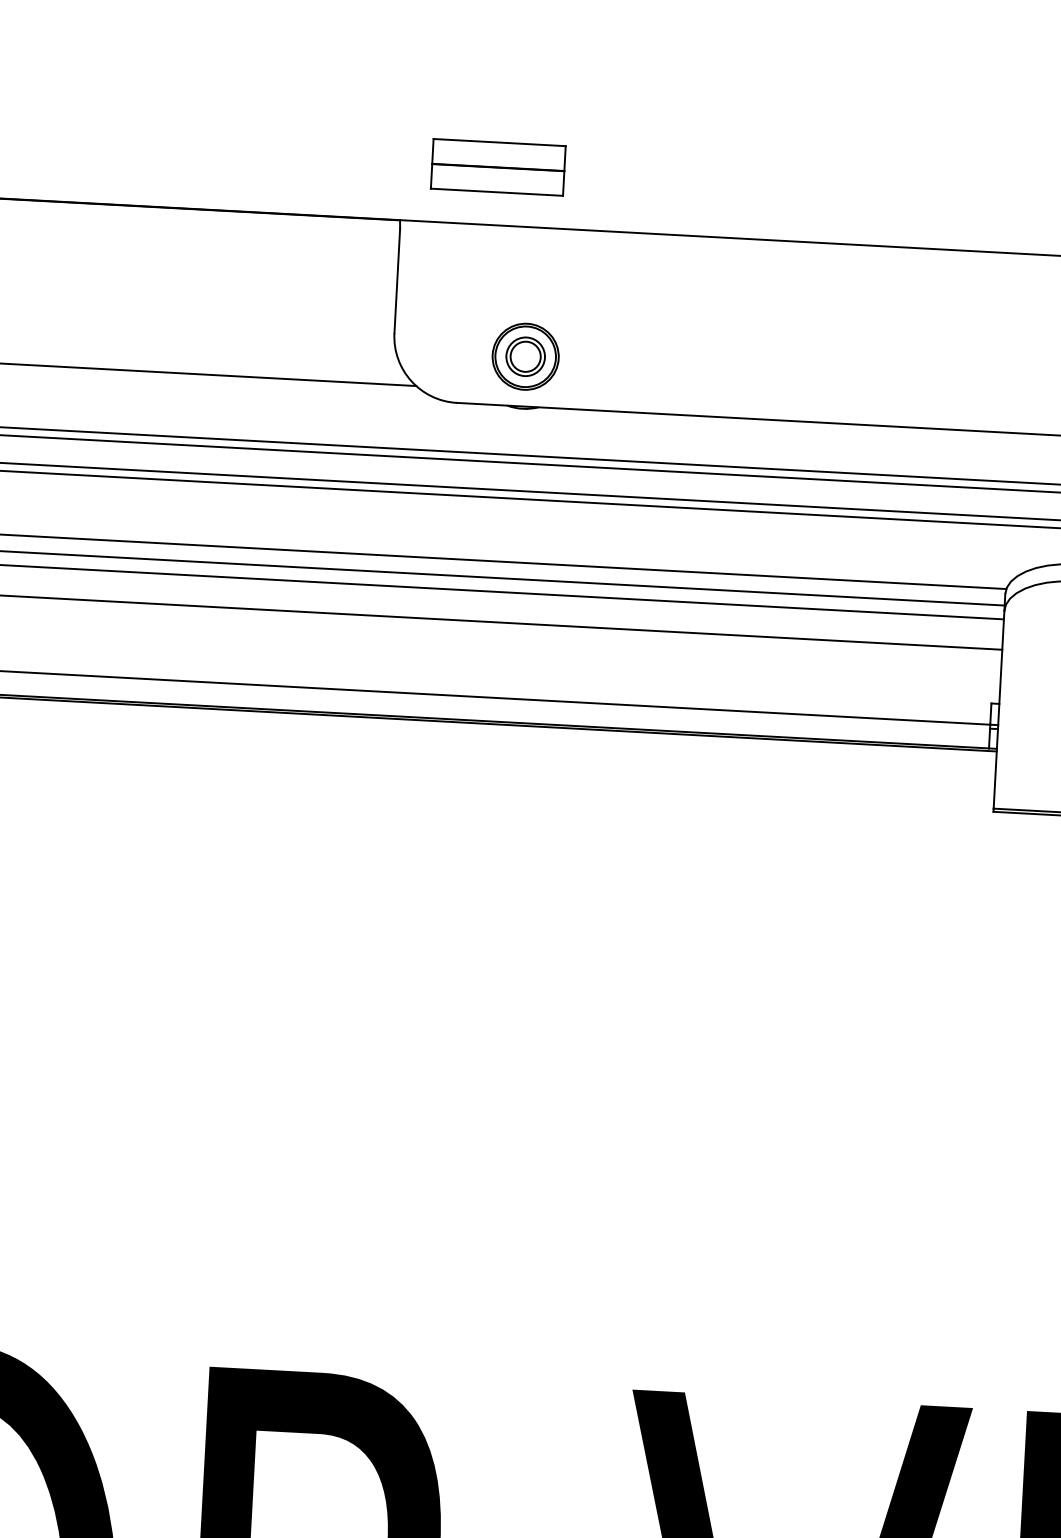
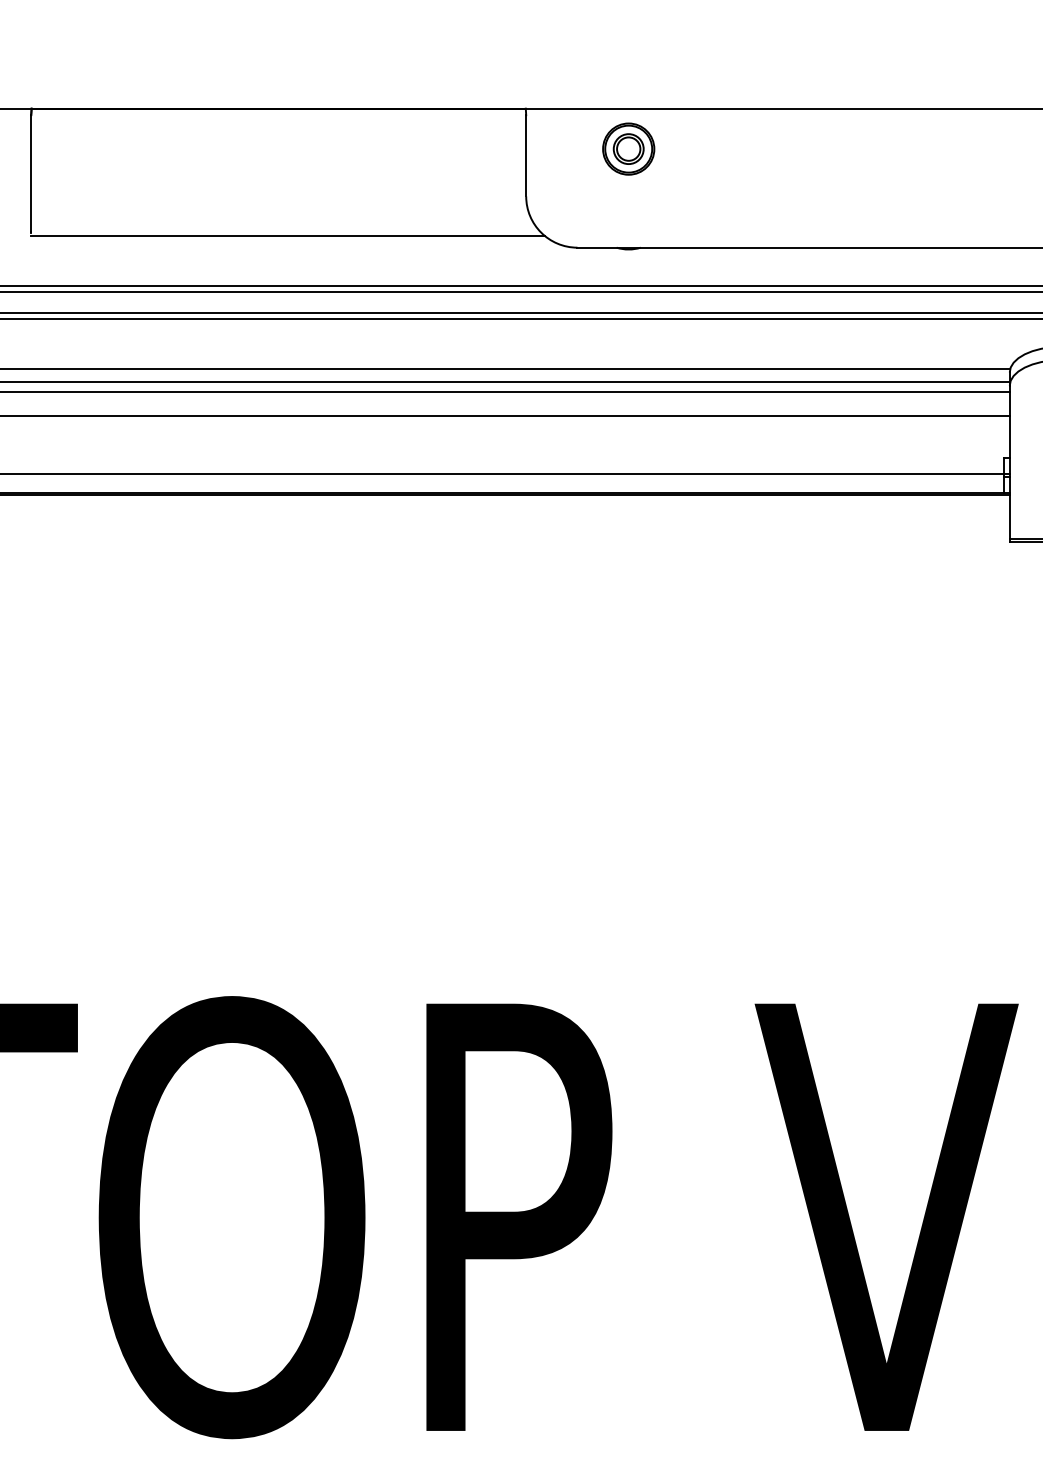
part: (498, 167) -> (599, 63), removed
part: (525, 355) -> (628, 148), moved

